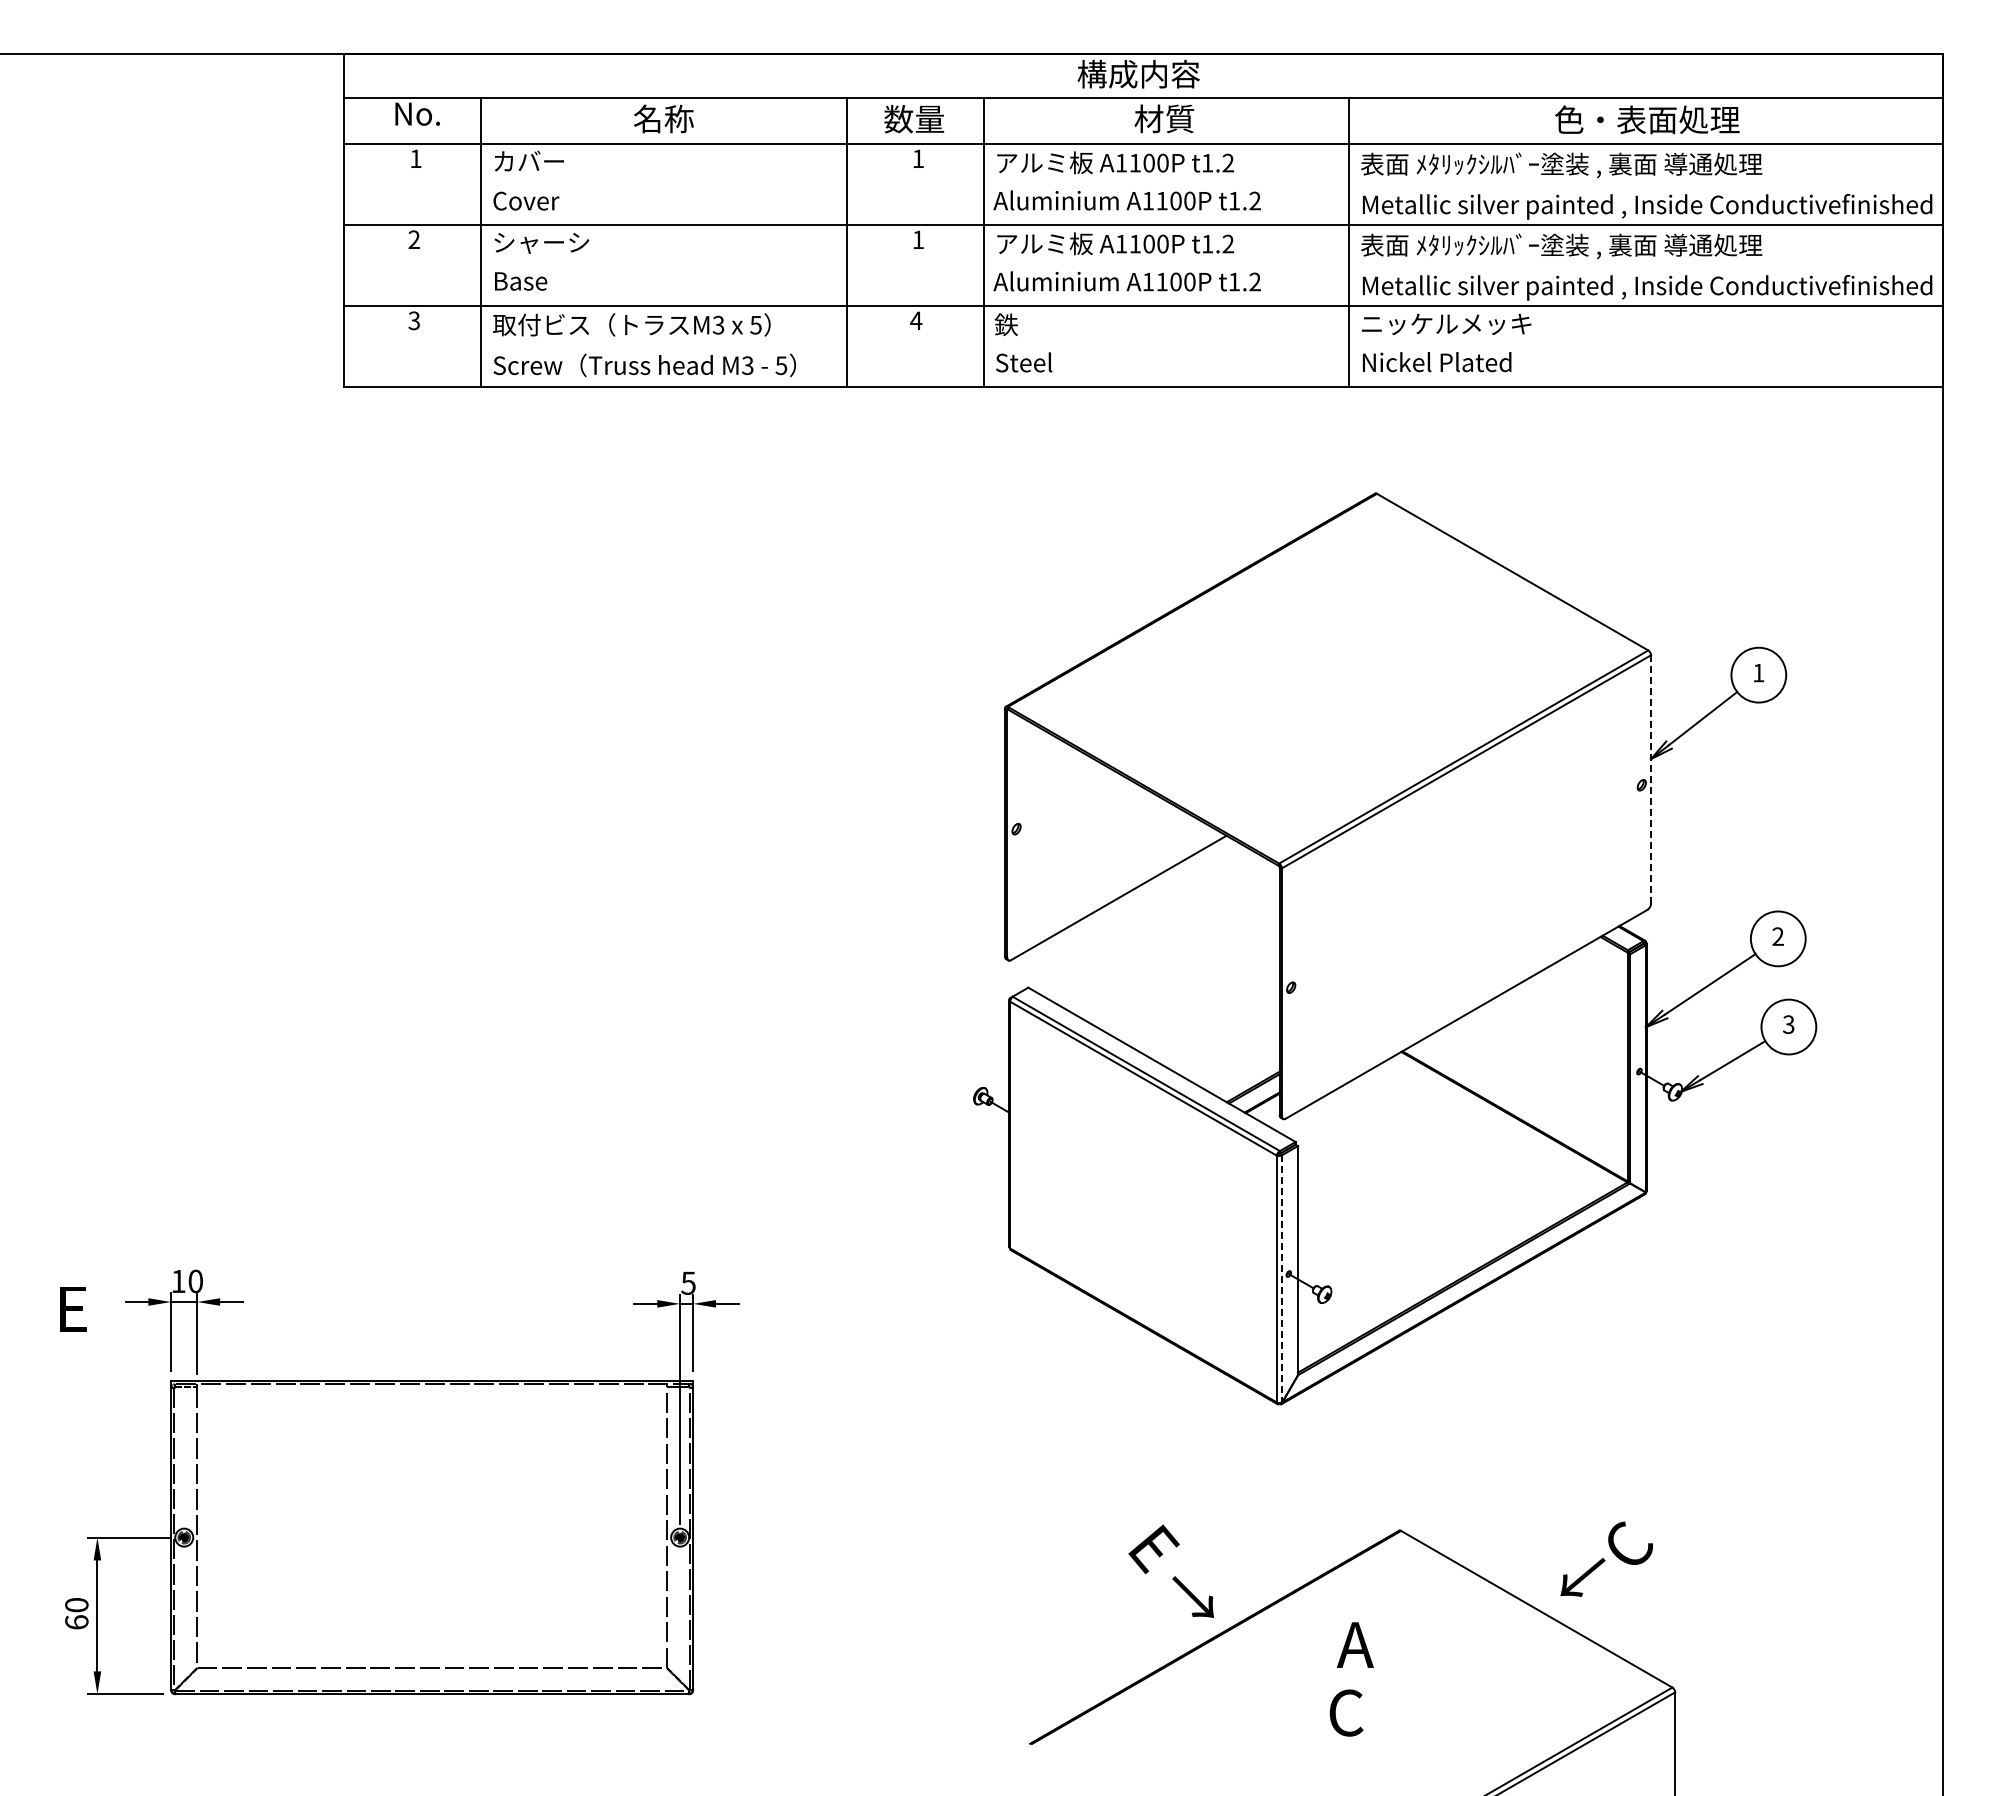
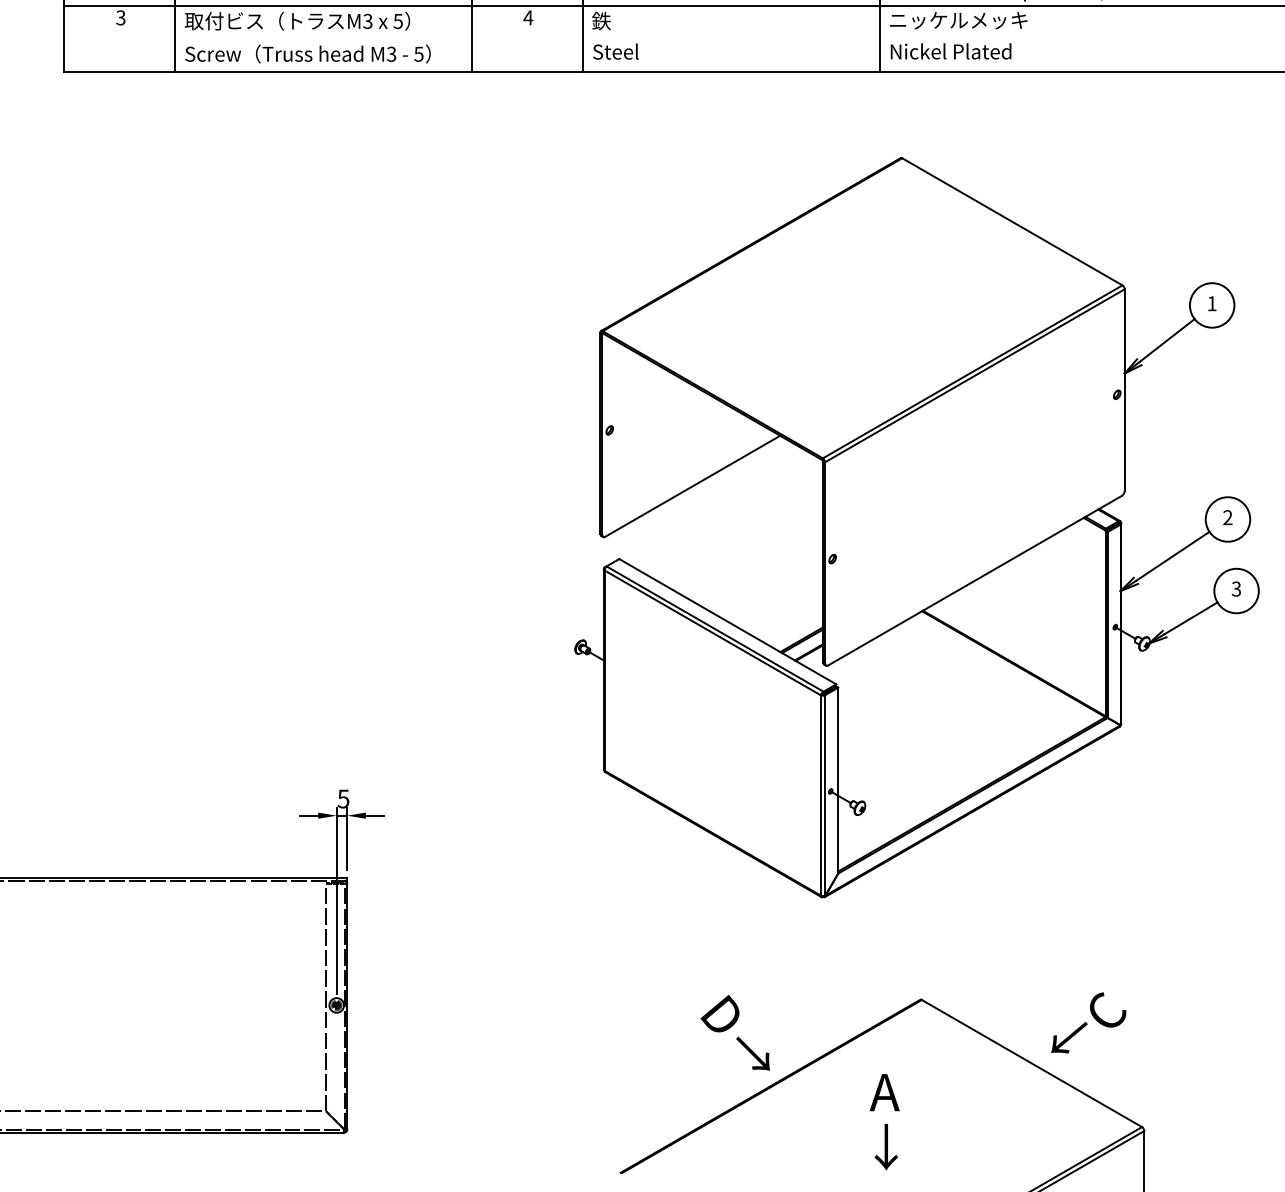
line: (1651, 779) -> (1125, 390), dashed -> solid
line: (1282, 1278) -> (825, 795), dashed -> solid
text: (1157, 1553) -> (724, 1018), E -> D
text: (1350, 1711) -> (880, 1146), C -> ↓

